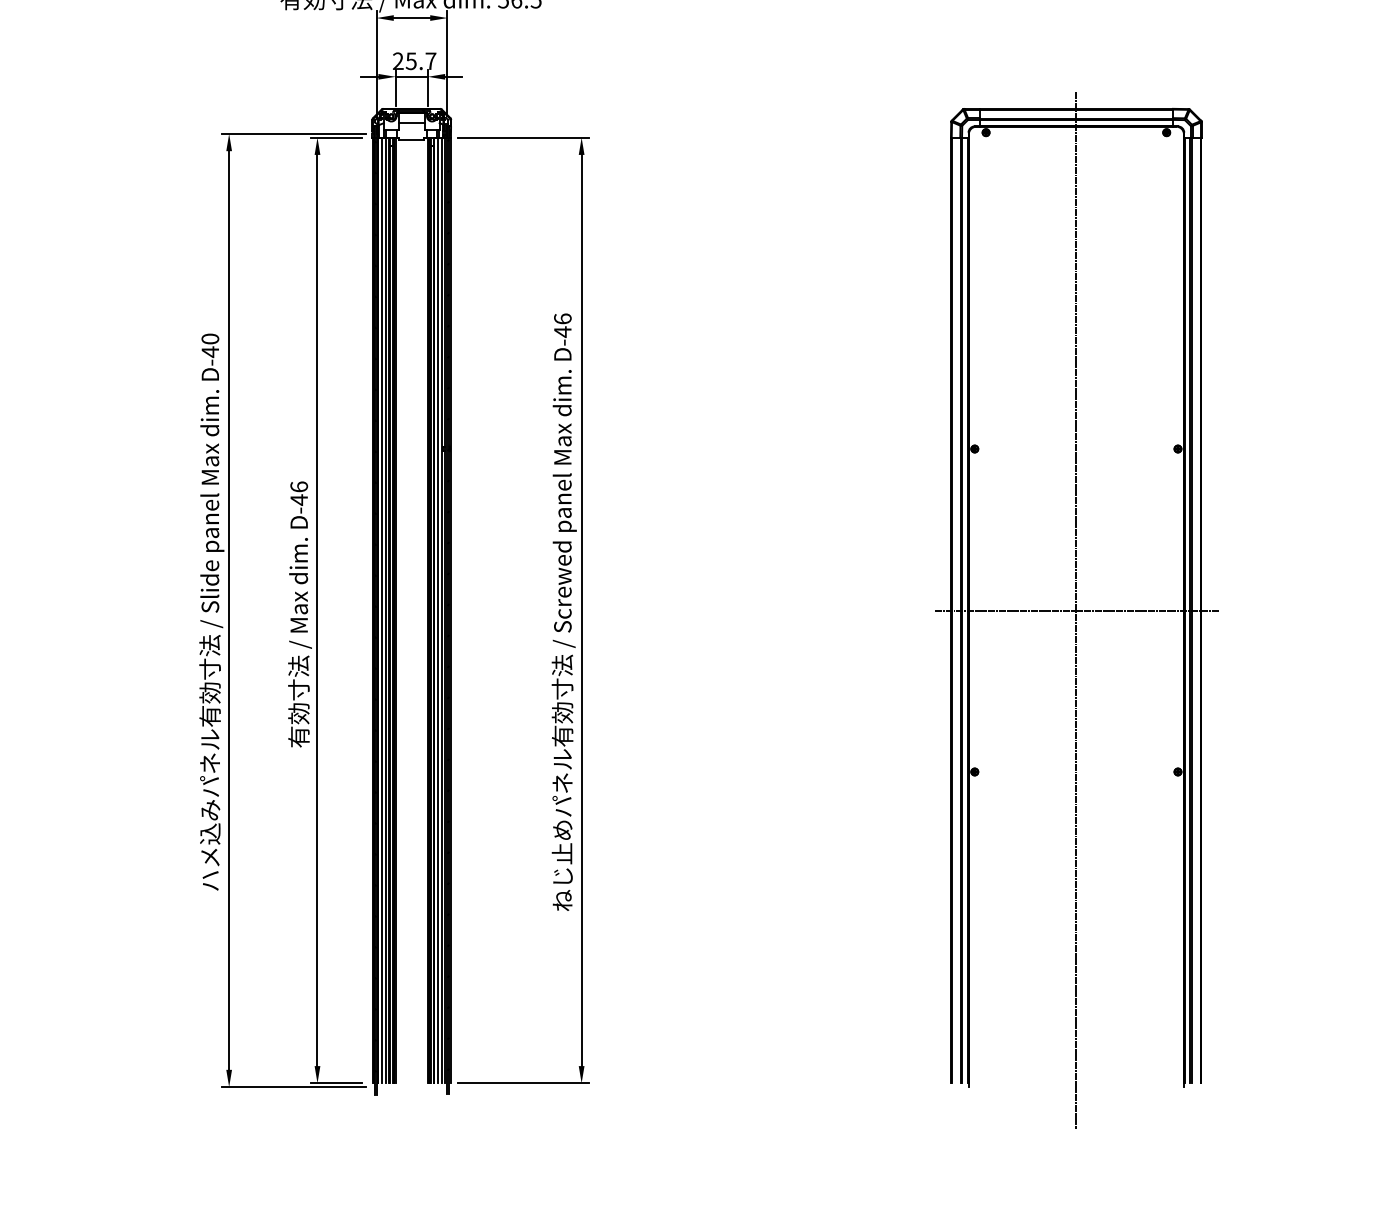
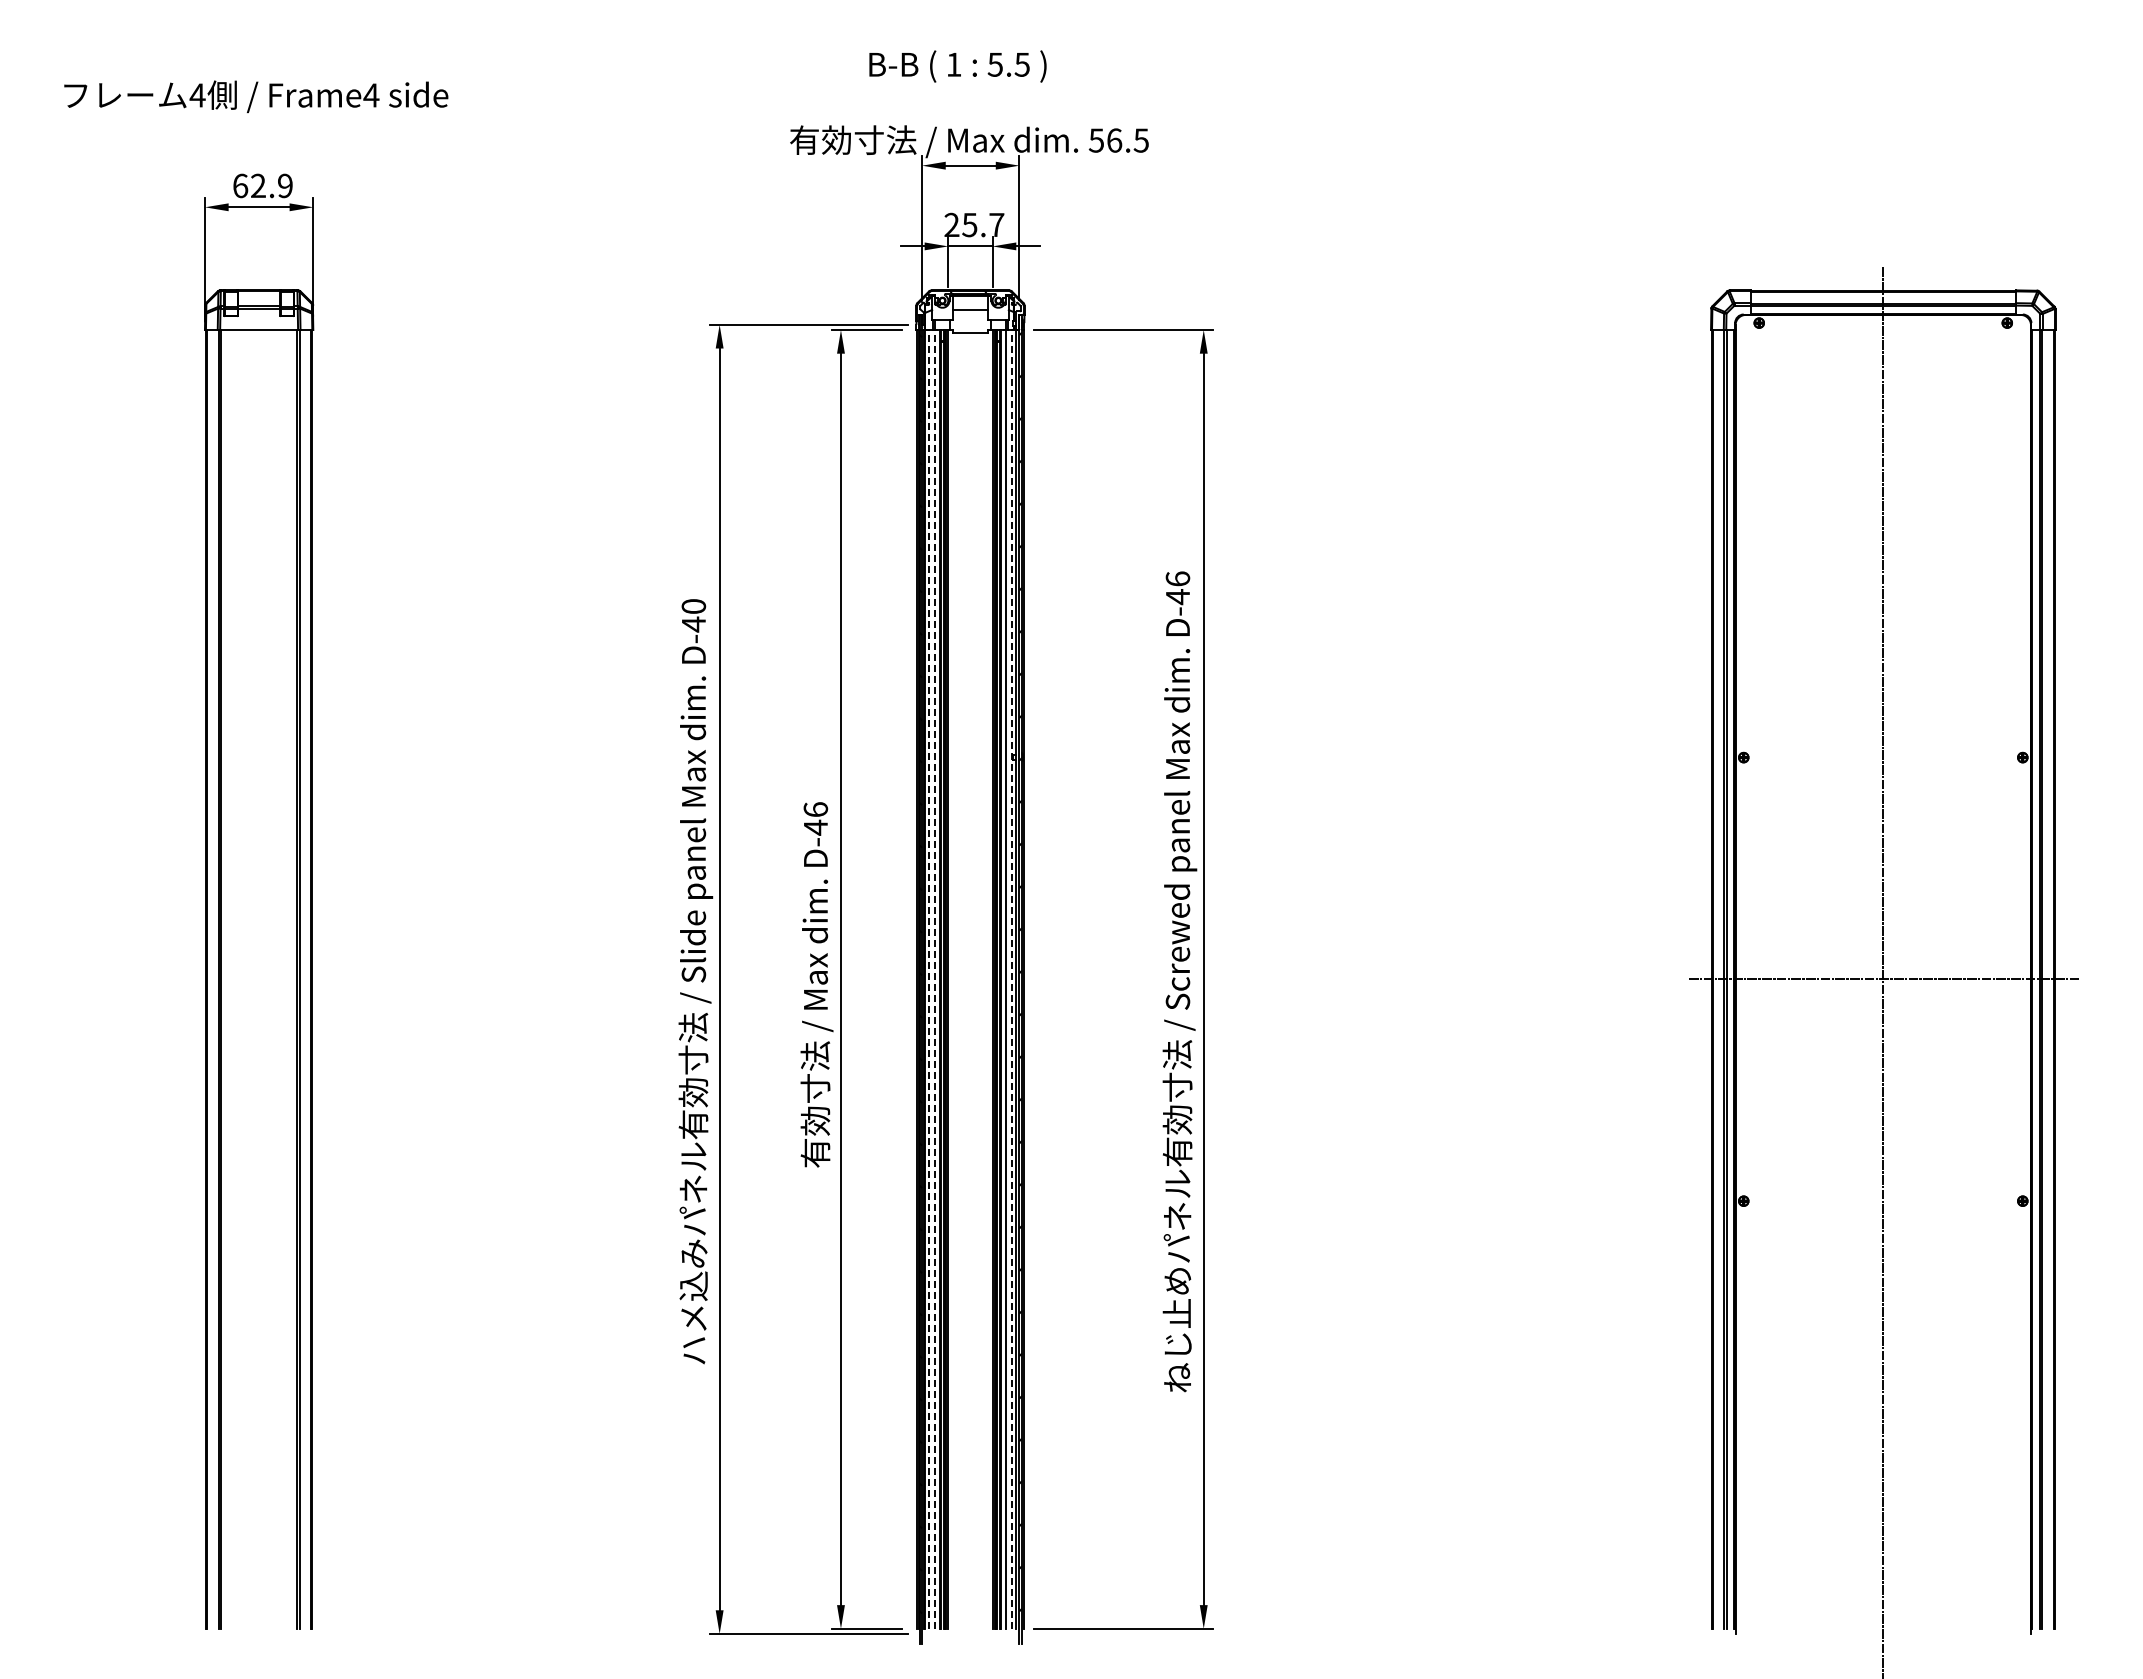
line: (381, 609) -> (929, 978), solid -> dashed
line: (386, 609) -> (935, 978), solid -> dashed
line: (441, 609) -> (1011, 978), solid -> dashed

